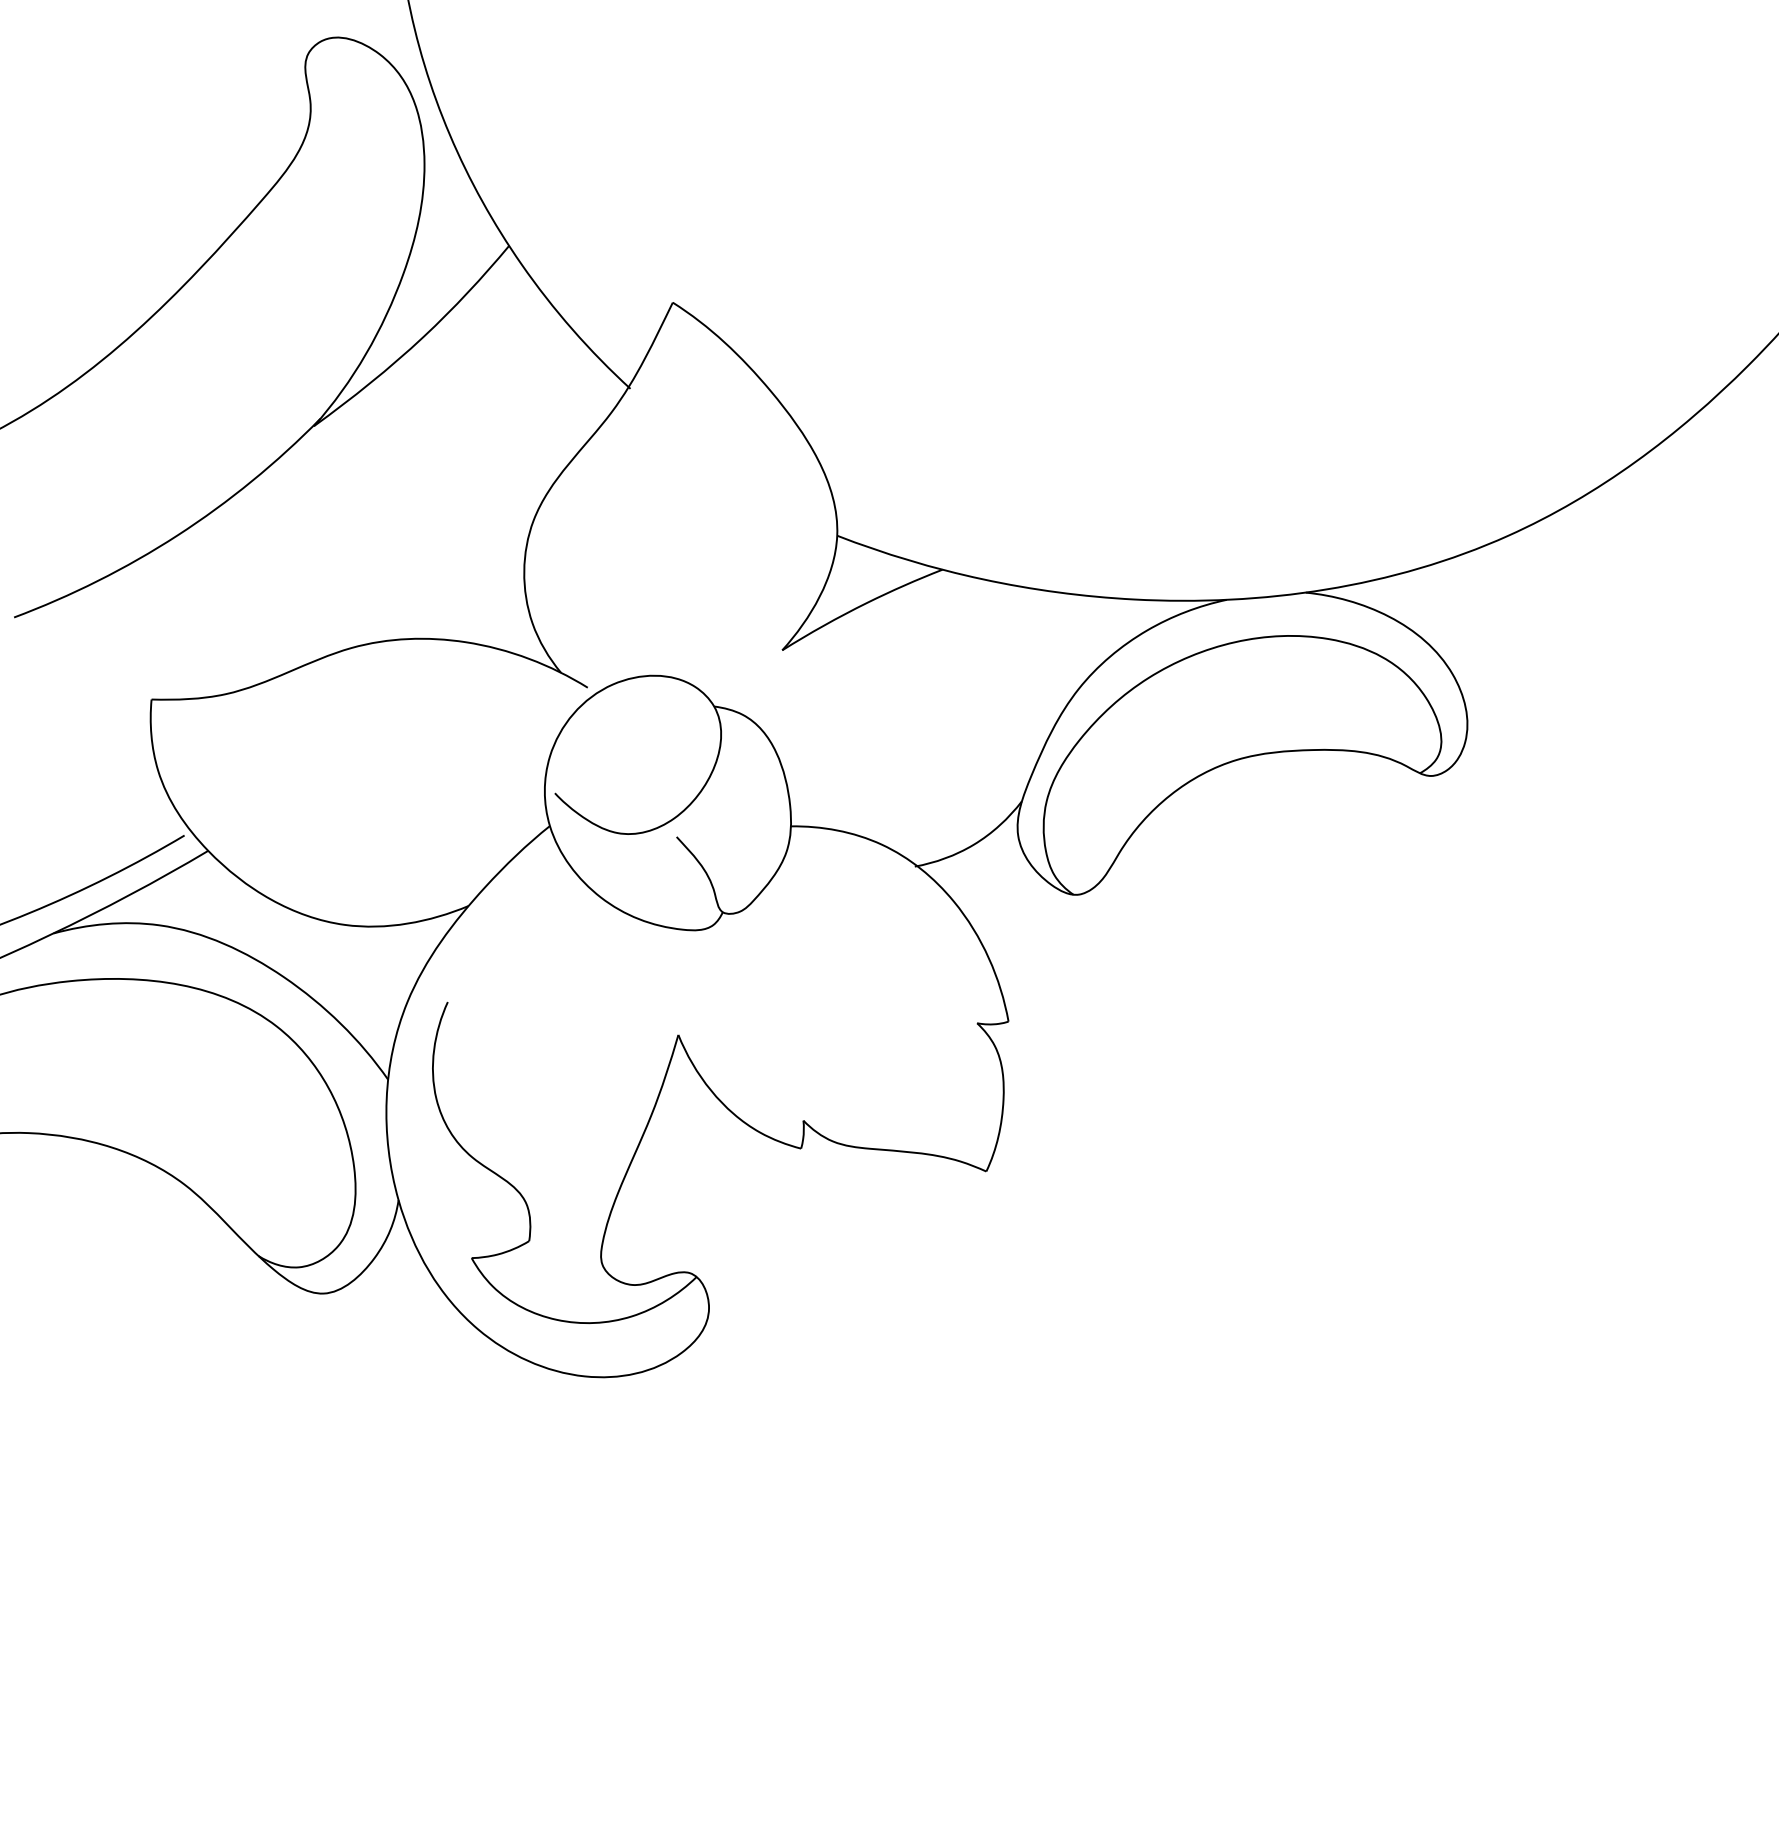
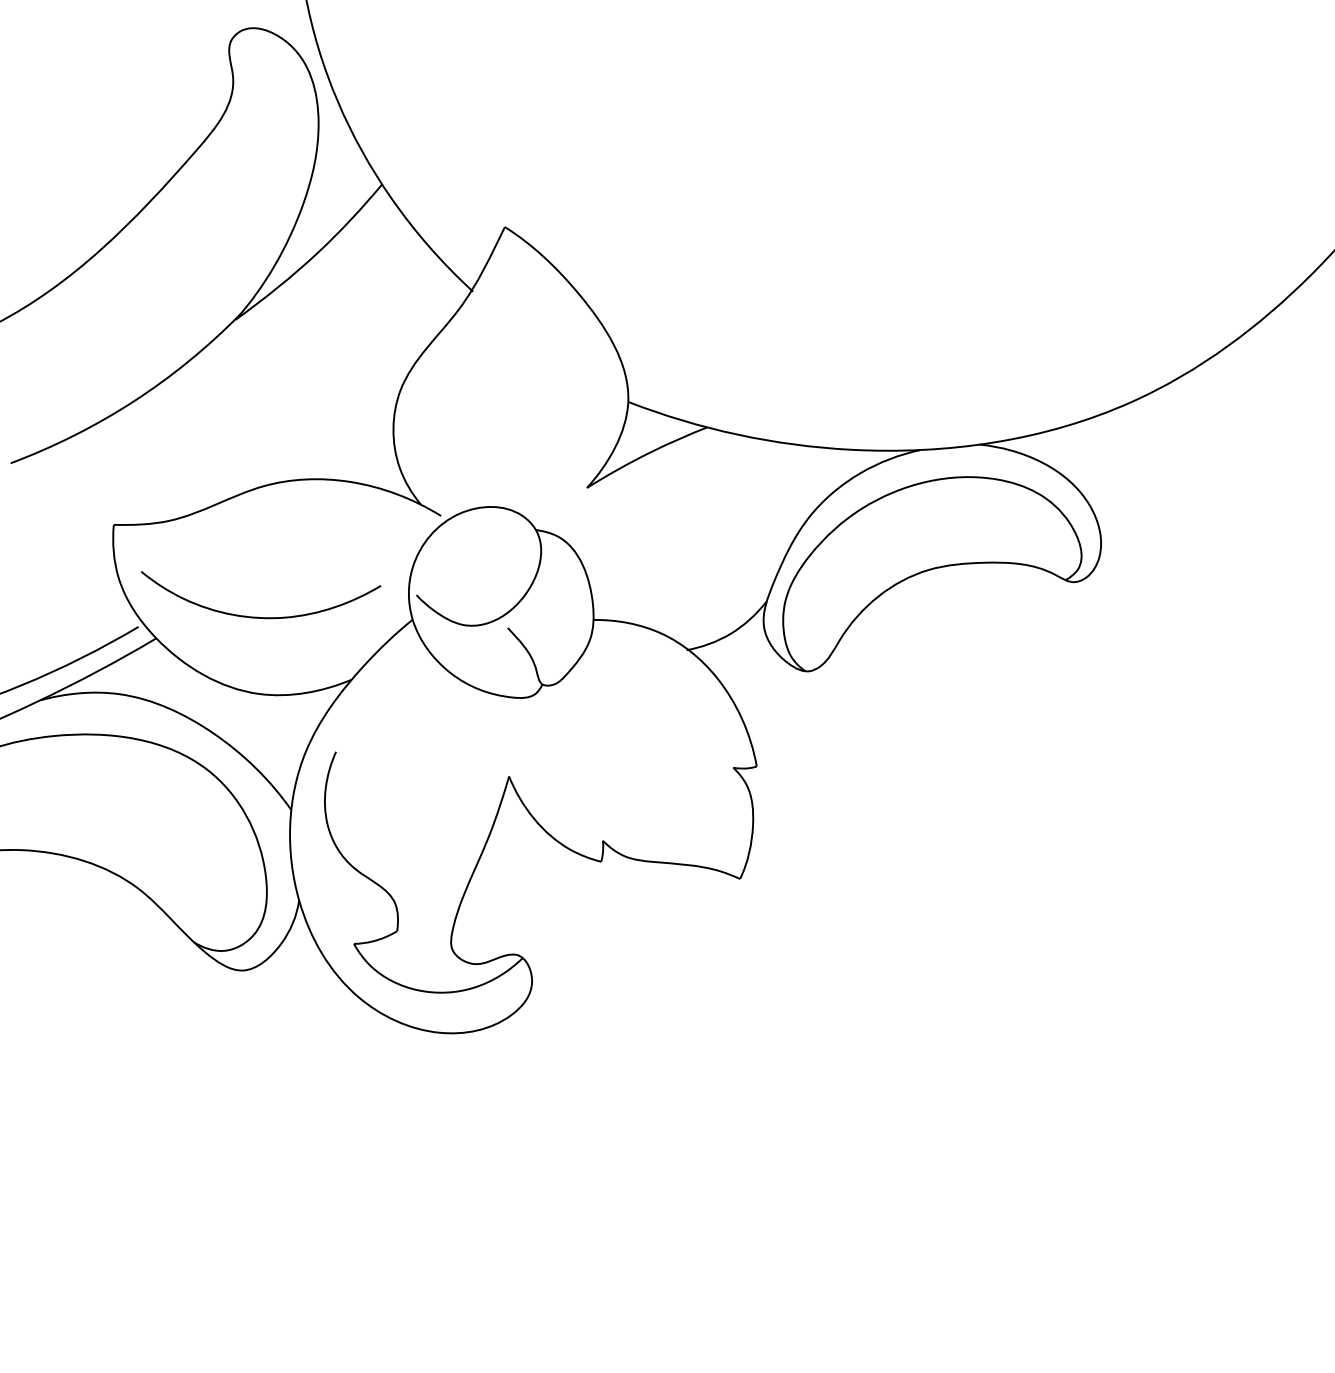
curve: (347, 822) -> (260, 617), added

